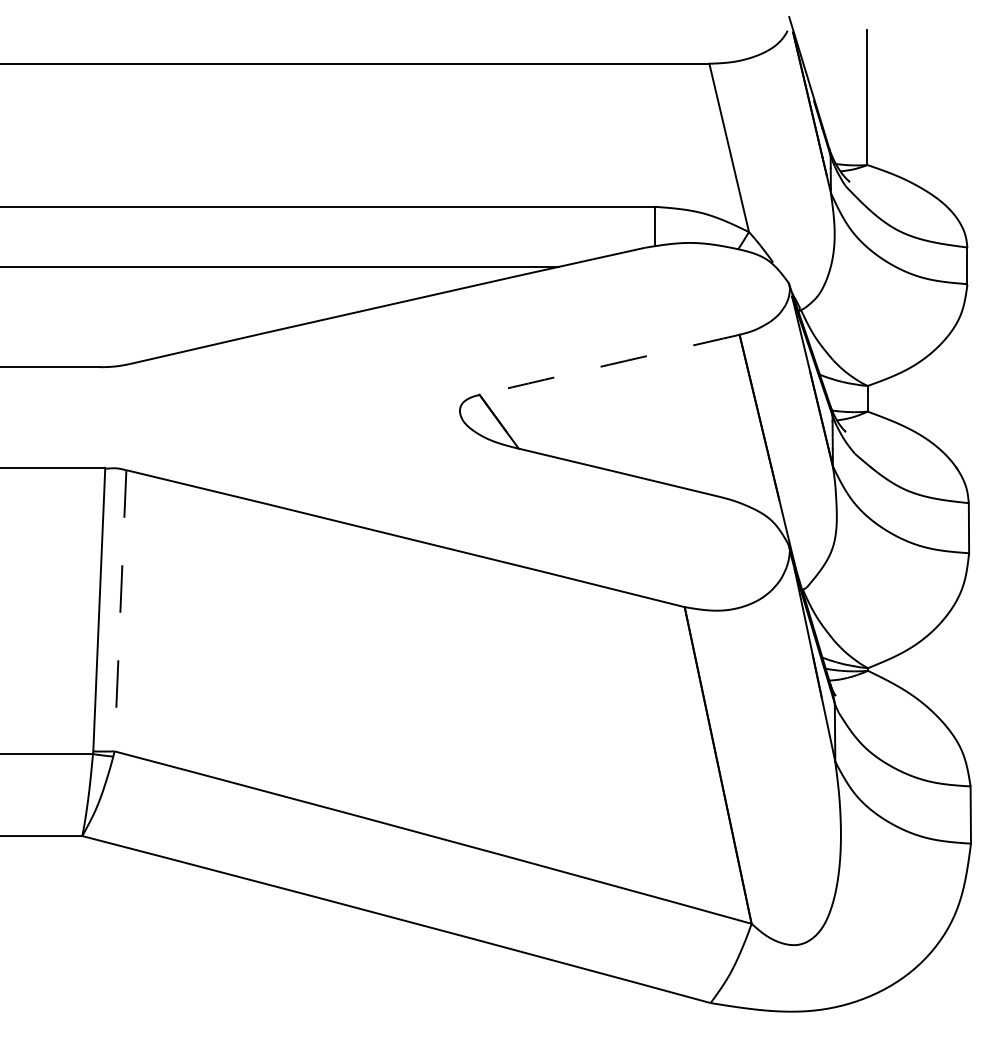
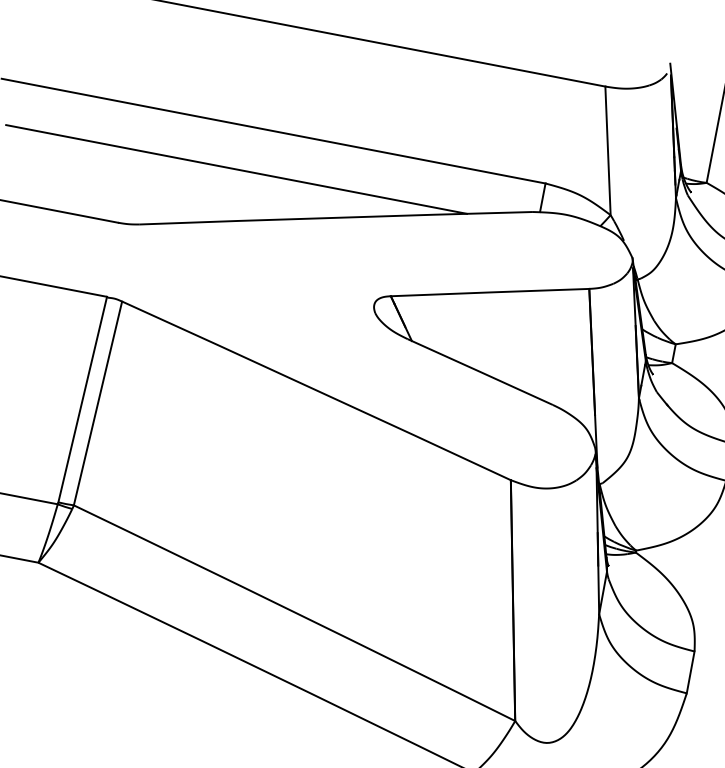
arc: (609, 364) -> (490, 292), dashed -> solid
line: (120, 610) -> (98, 403), dashed -> solid

